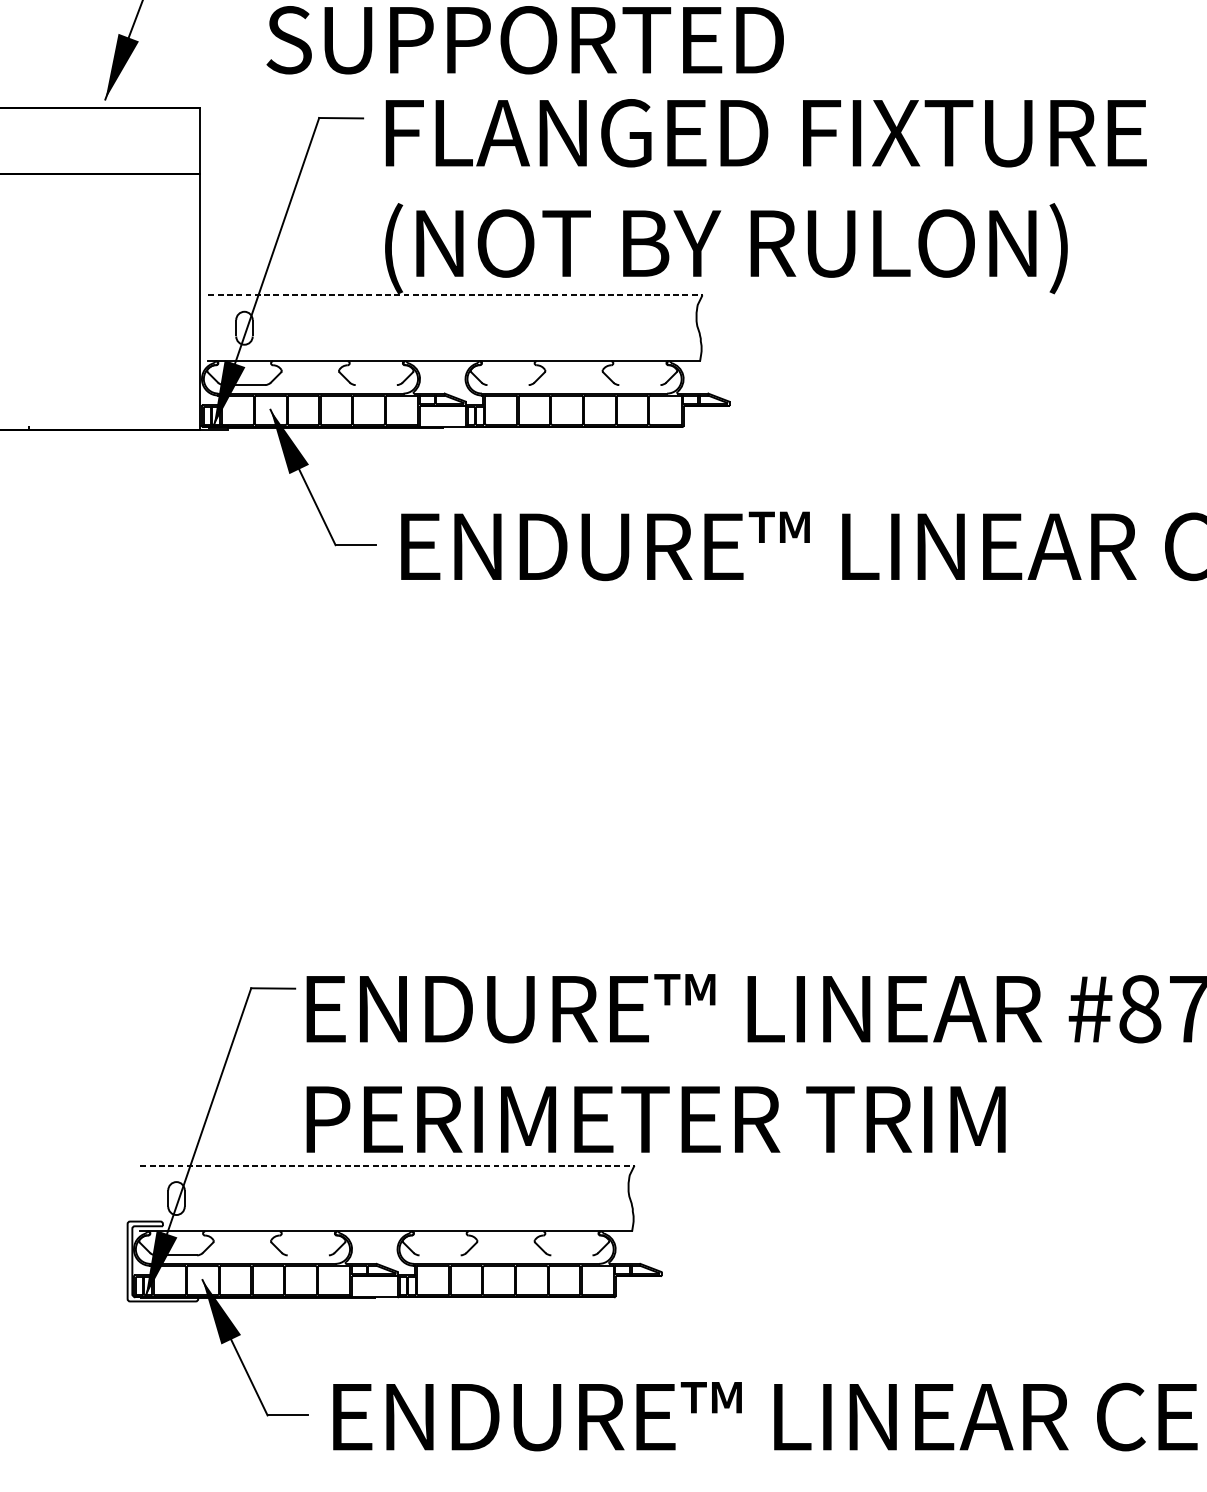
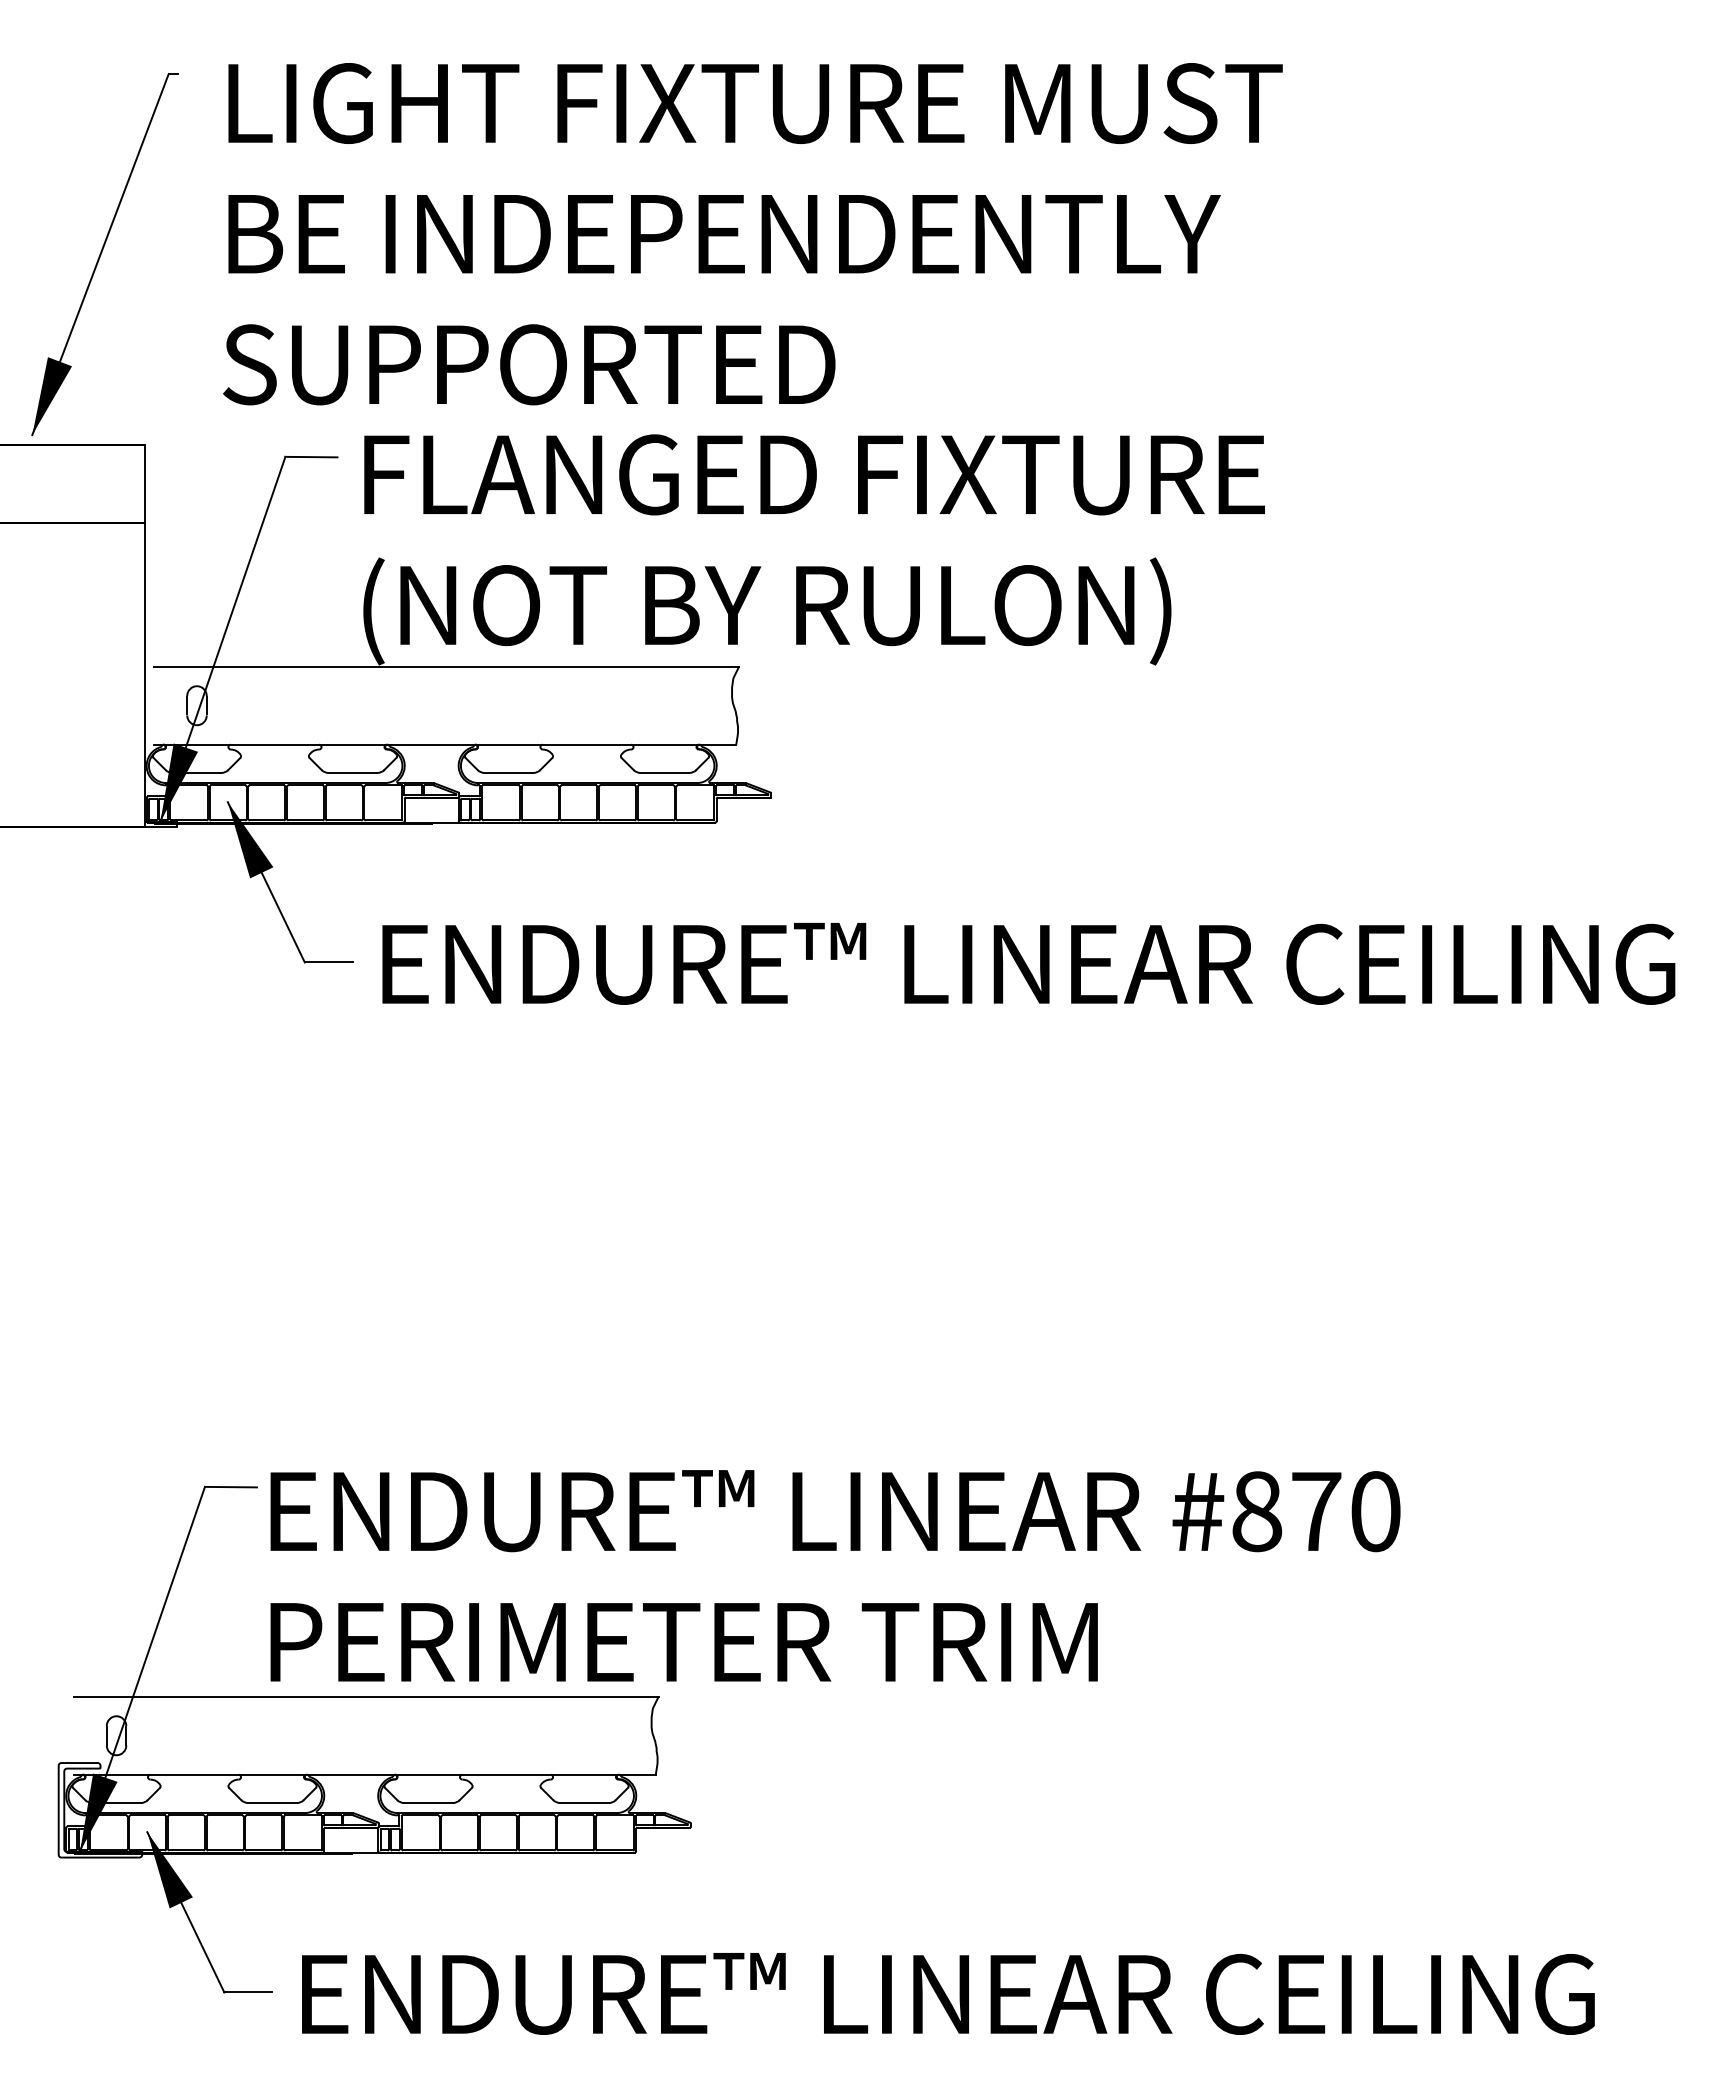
line: (456, 295) -> (447, 666), dashed -> solid
line: (375, 384) -> (352, 772), added
line: (507, 384) -> (508, 772), added
line: (639, 384) -> (664, 772), added
line: (387, 1165) -> (366, 1696), dashed -> solid
line: (308, 1254) -> (272, 1802), added
line: (440, 1254) -> (428, 1802), added
line: (571, 1254) -> (584, 1802), added

